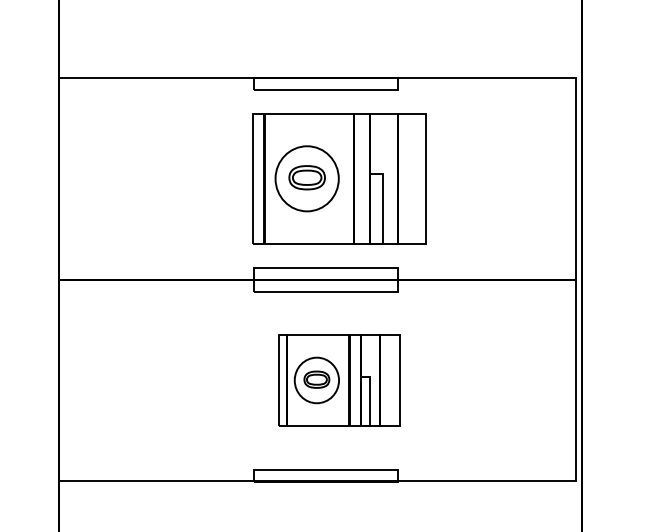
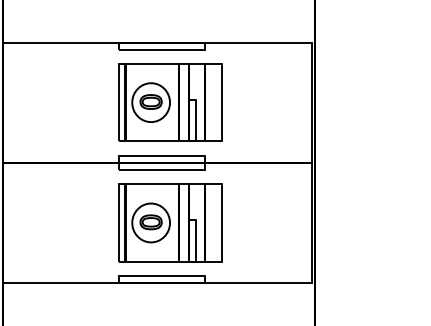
part: (339, 379) -> (170, 222), size x1.43

